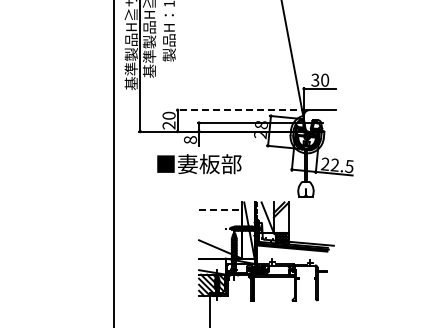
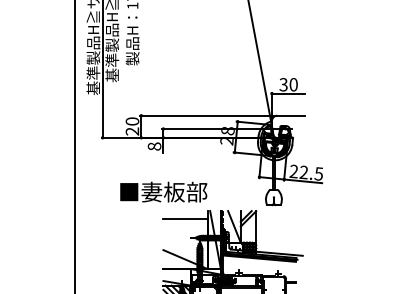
line: (242, 110) -> (208, 116), dashed -> solid
text: (199, 164) -> (163, 192), moved
line: (220, 210) -> (185, 219), dashed -> solid

